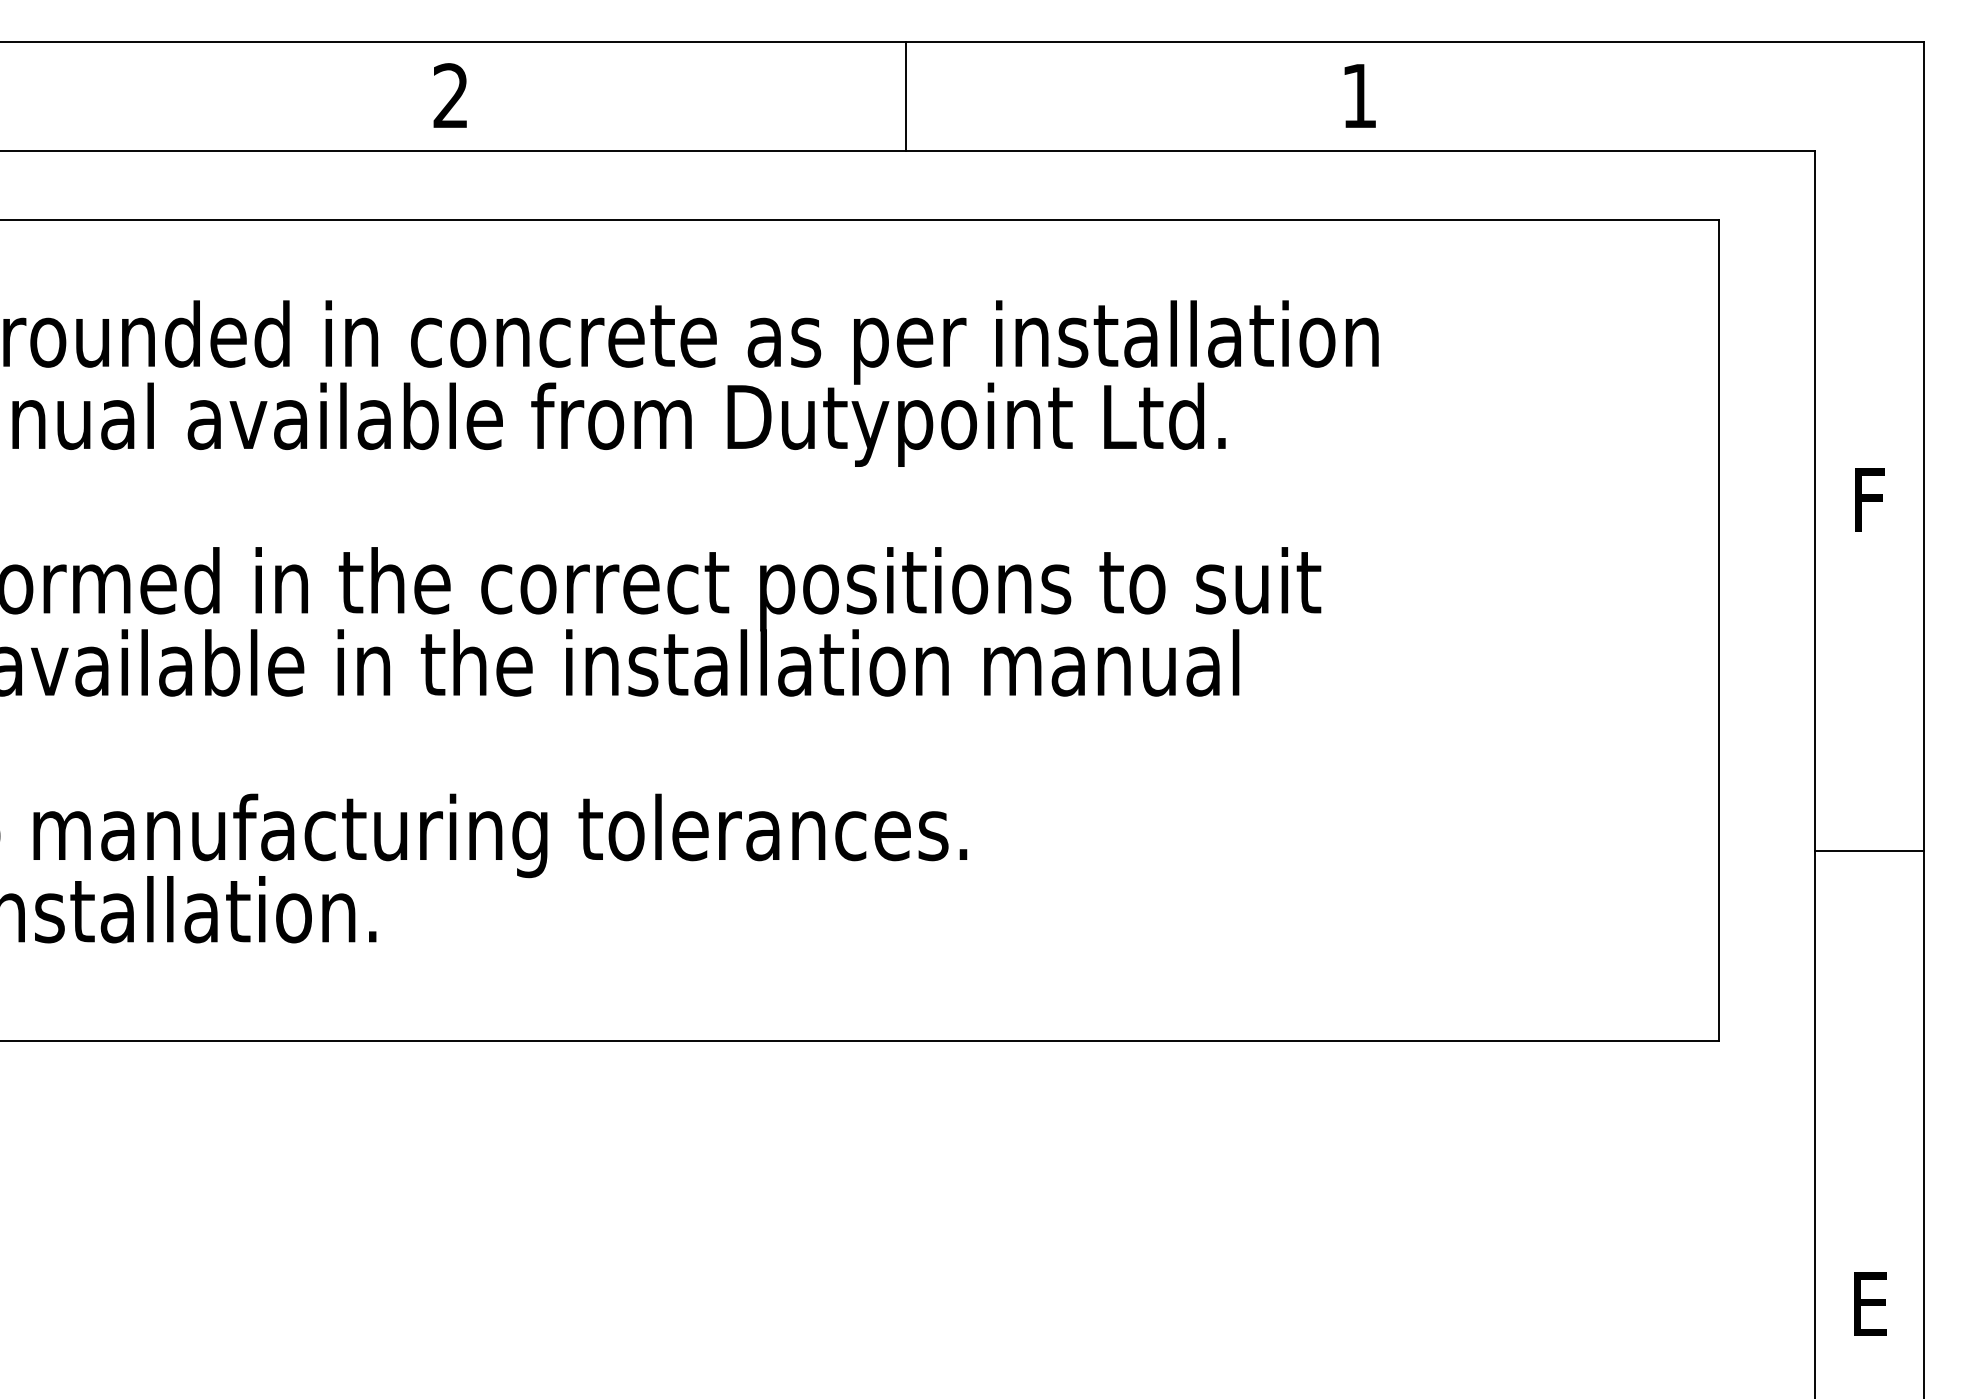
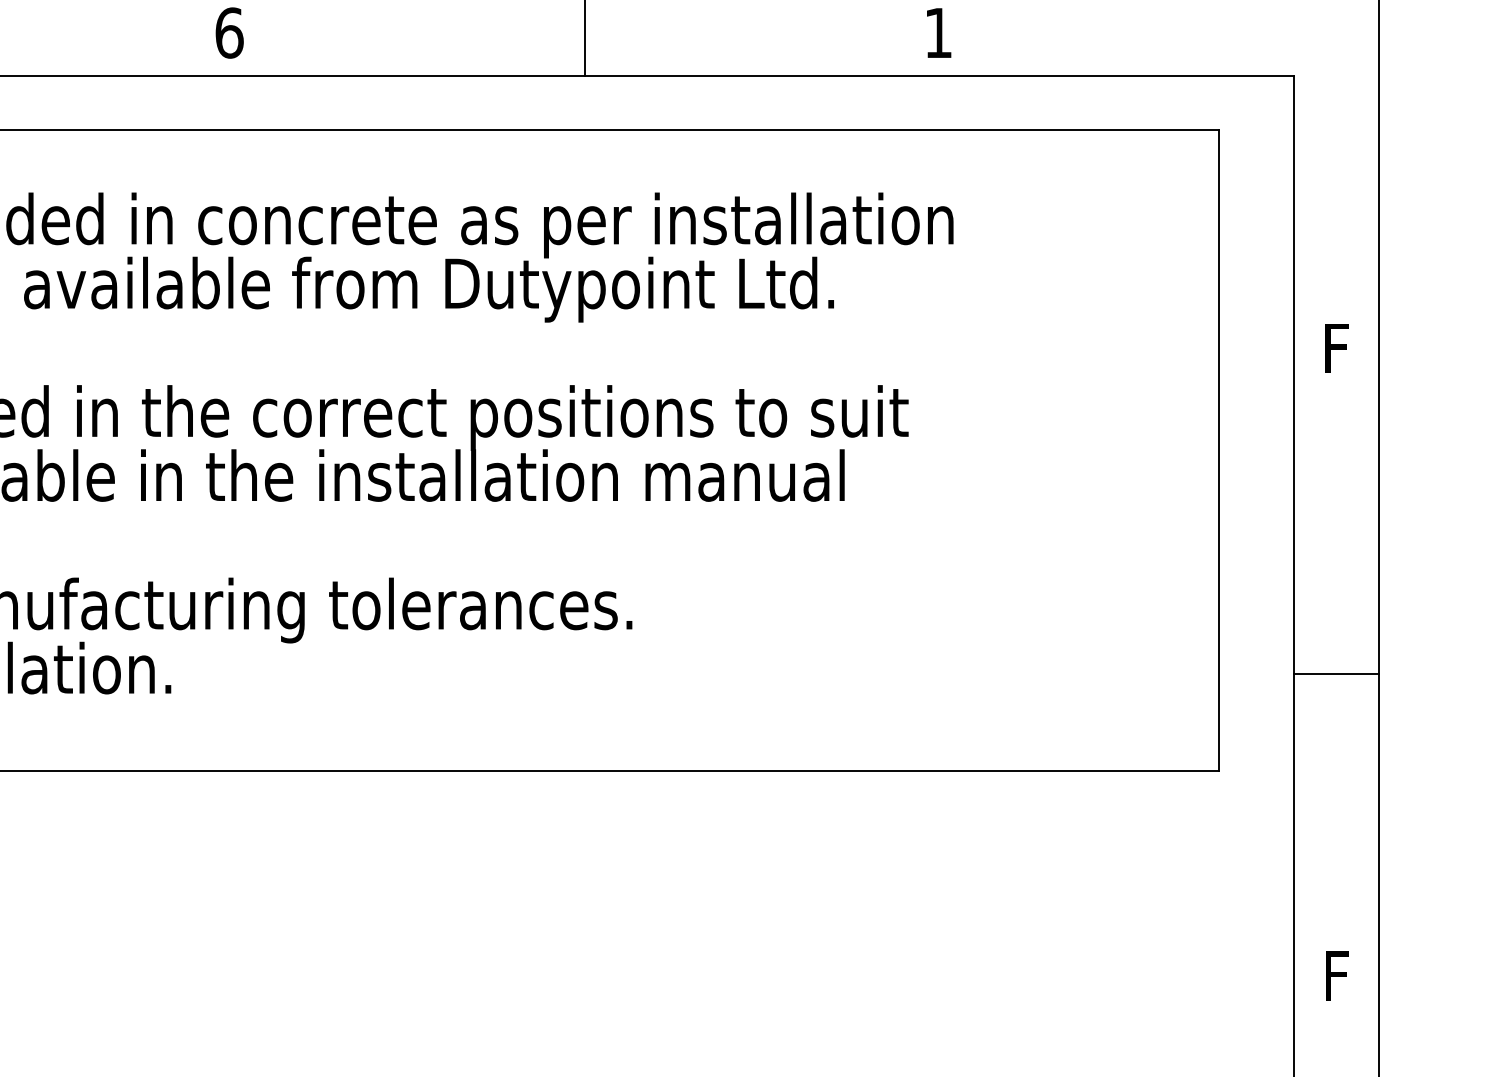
text: (451, 95) -> (229, 32), 2 -> 6
line: (1868, 850) -> (1335, 674), moved
text: (1870, 1303) -> (1337, 975), E -> F

